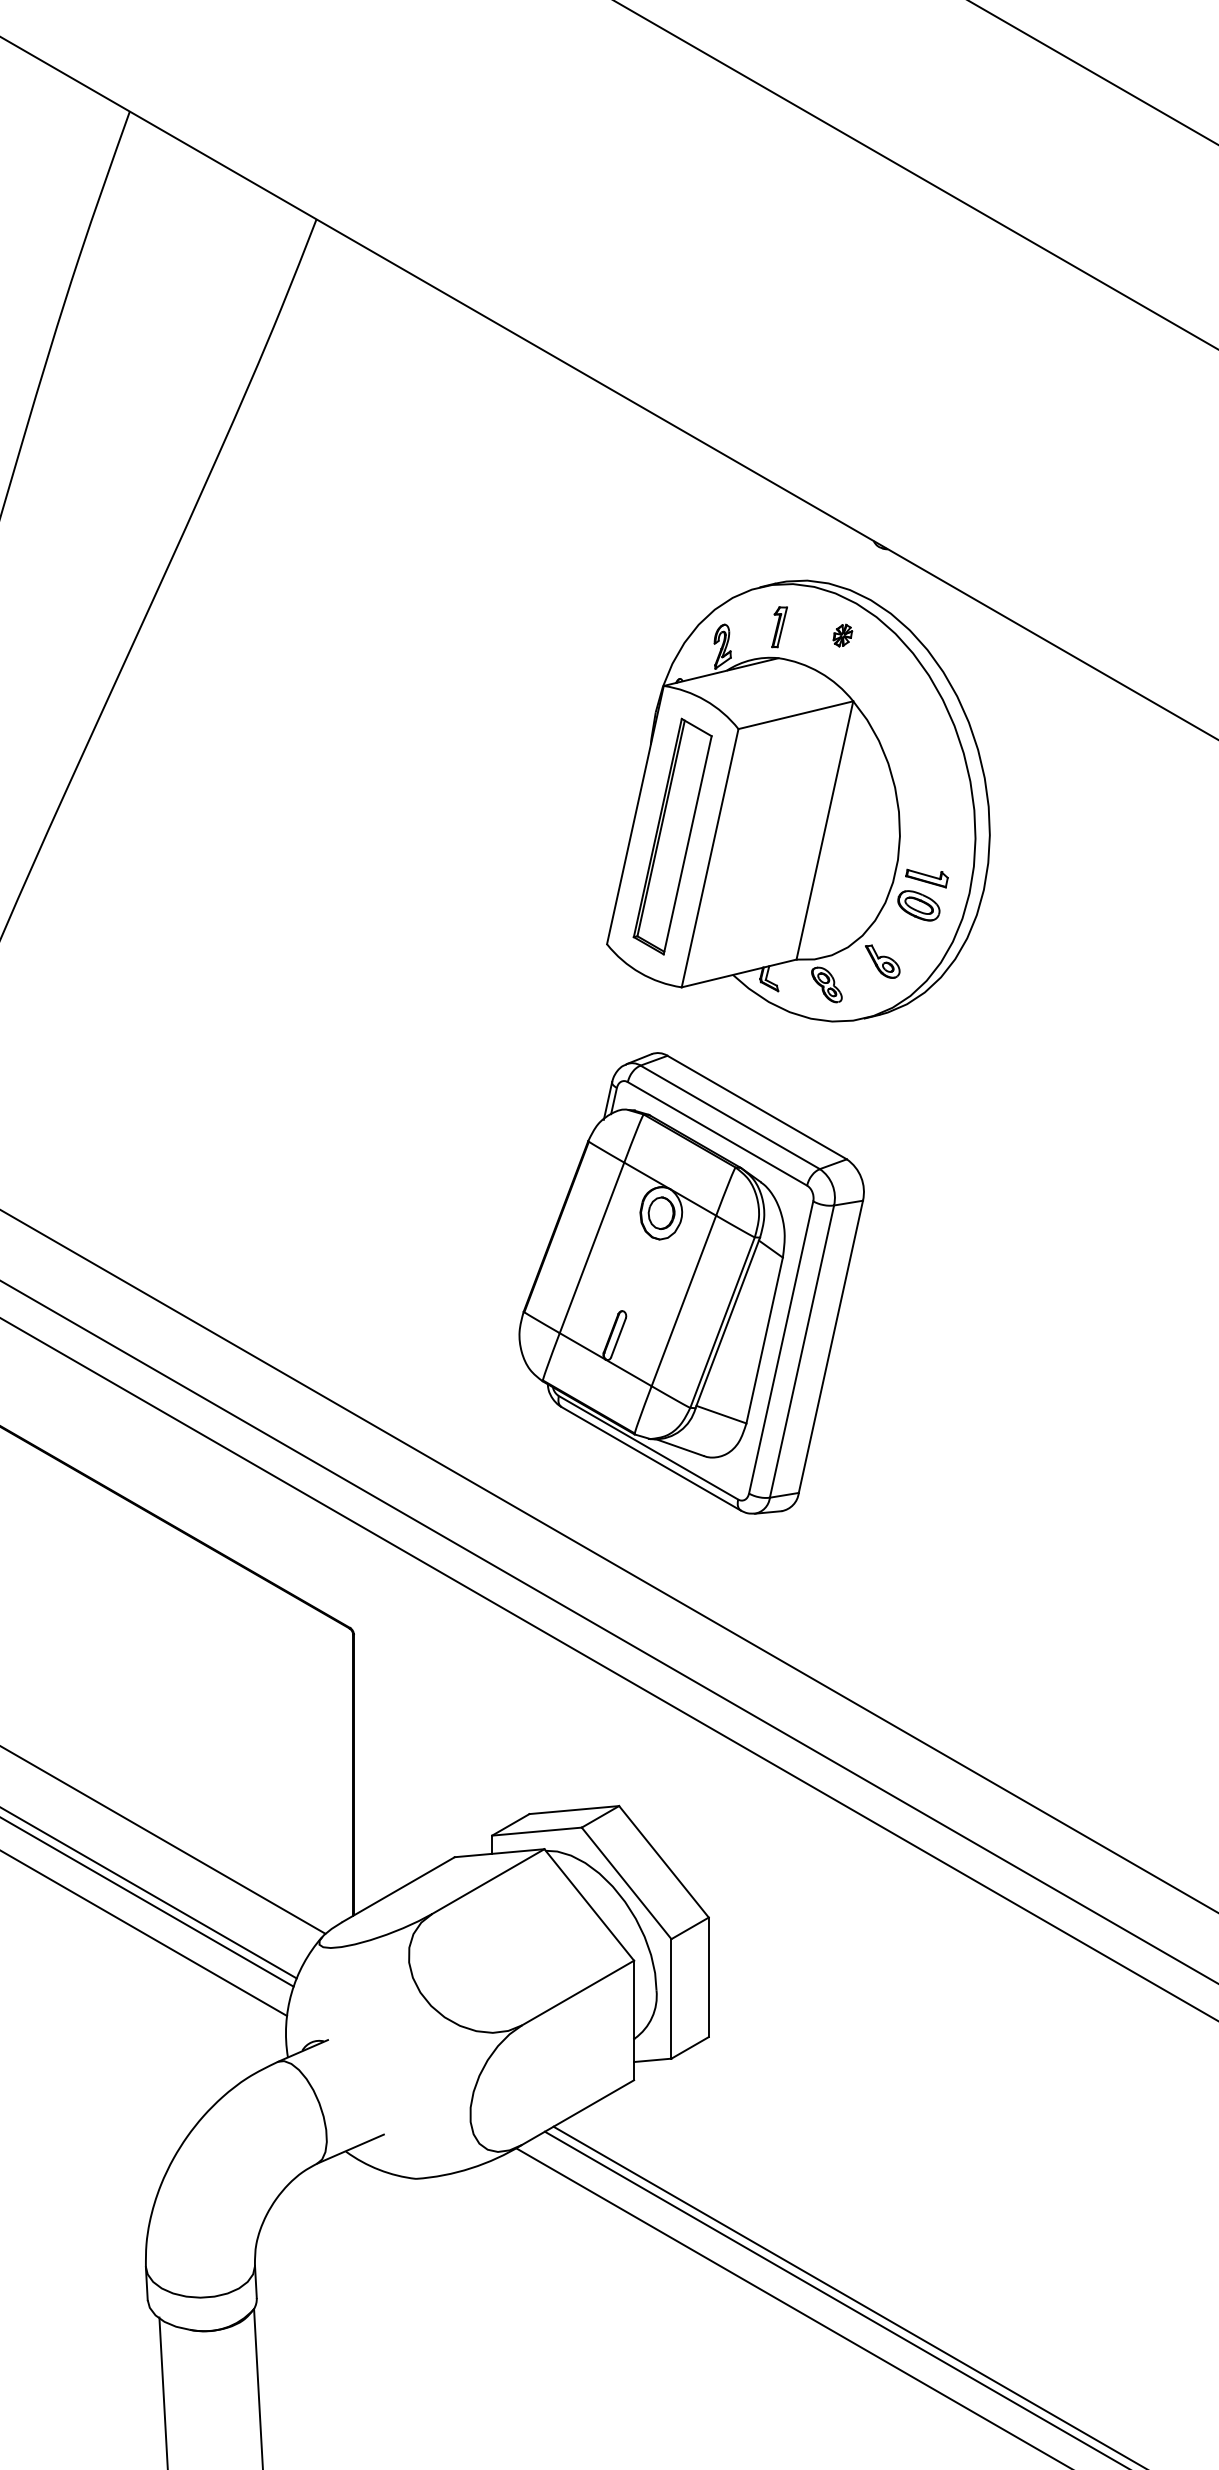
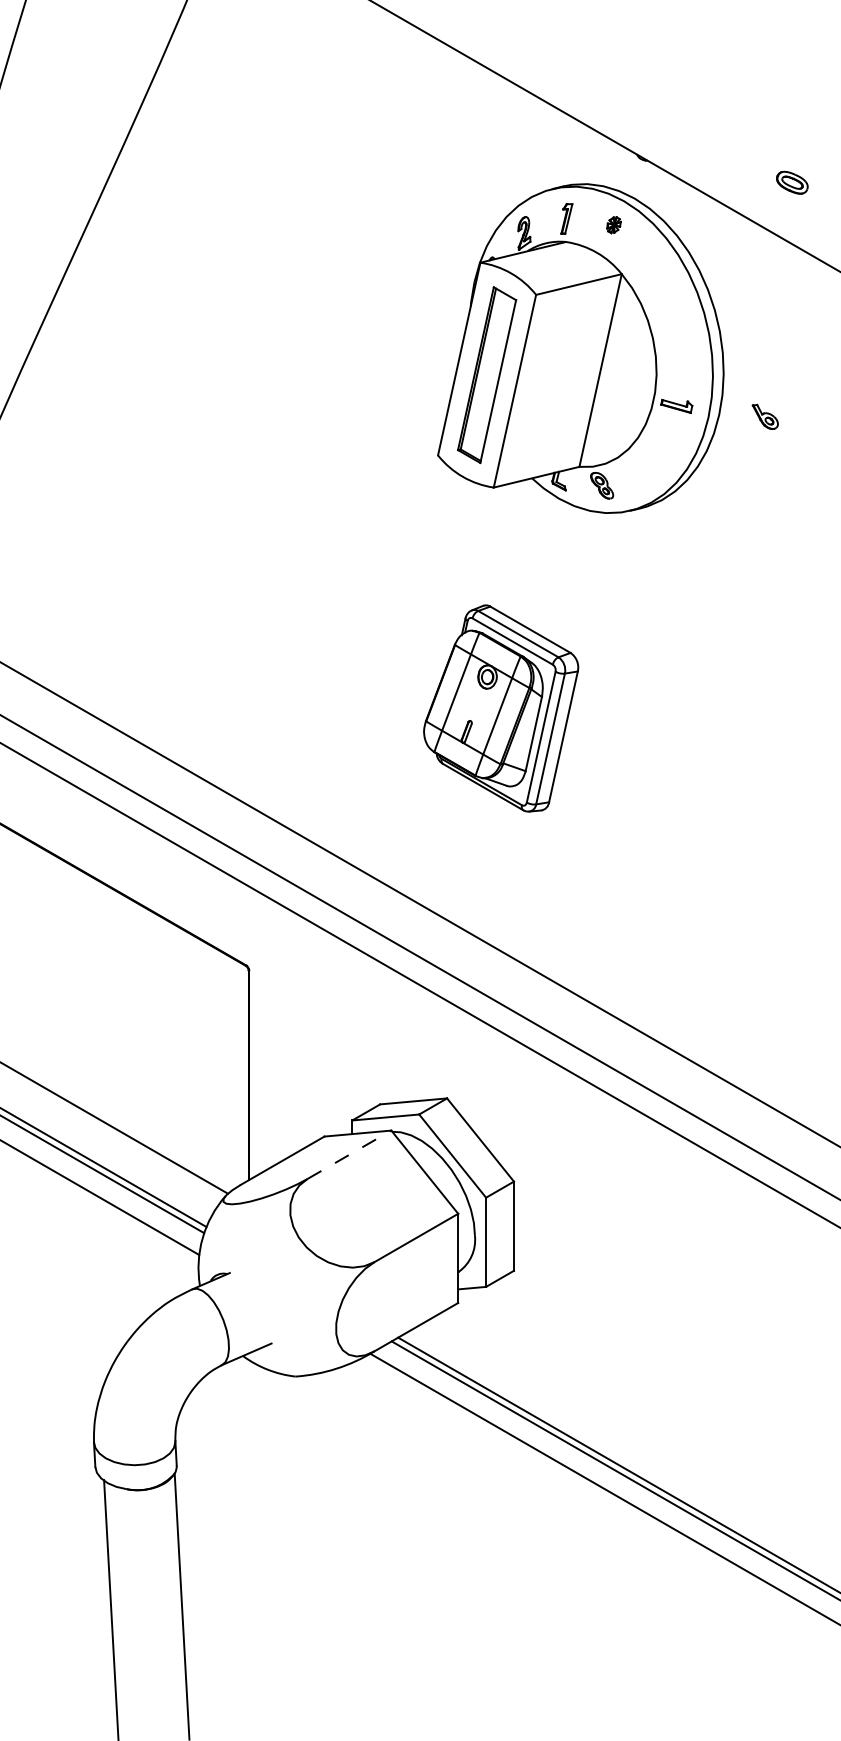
part: (918, 905) -> (792, 182), moved
part: (882, 961) -> (765, 416), moved
part: (691, 1283) -> (501, 708), size x0.6
line: (488, 1881) -> (349, 1154), solid -> dashed

